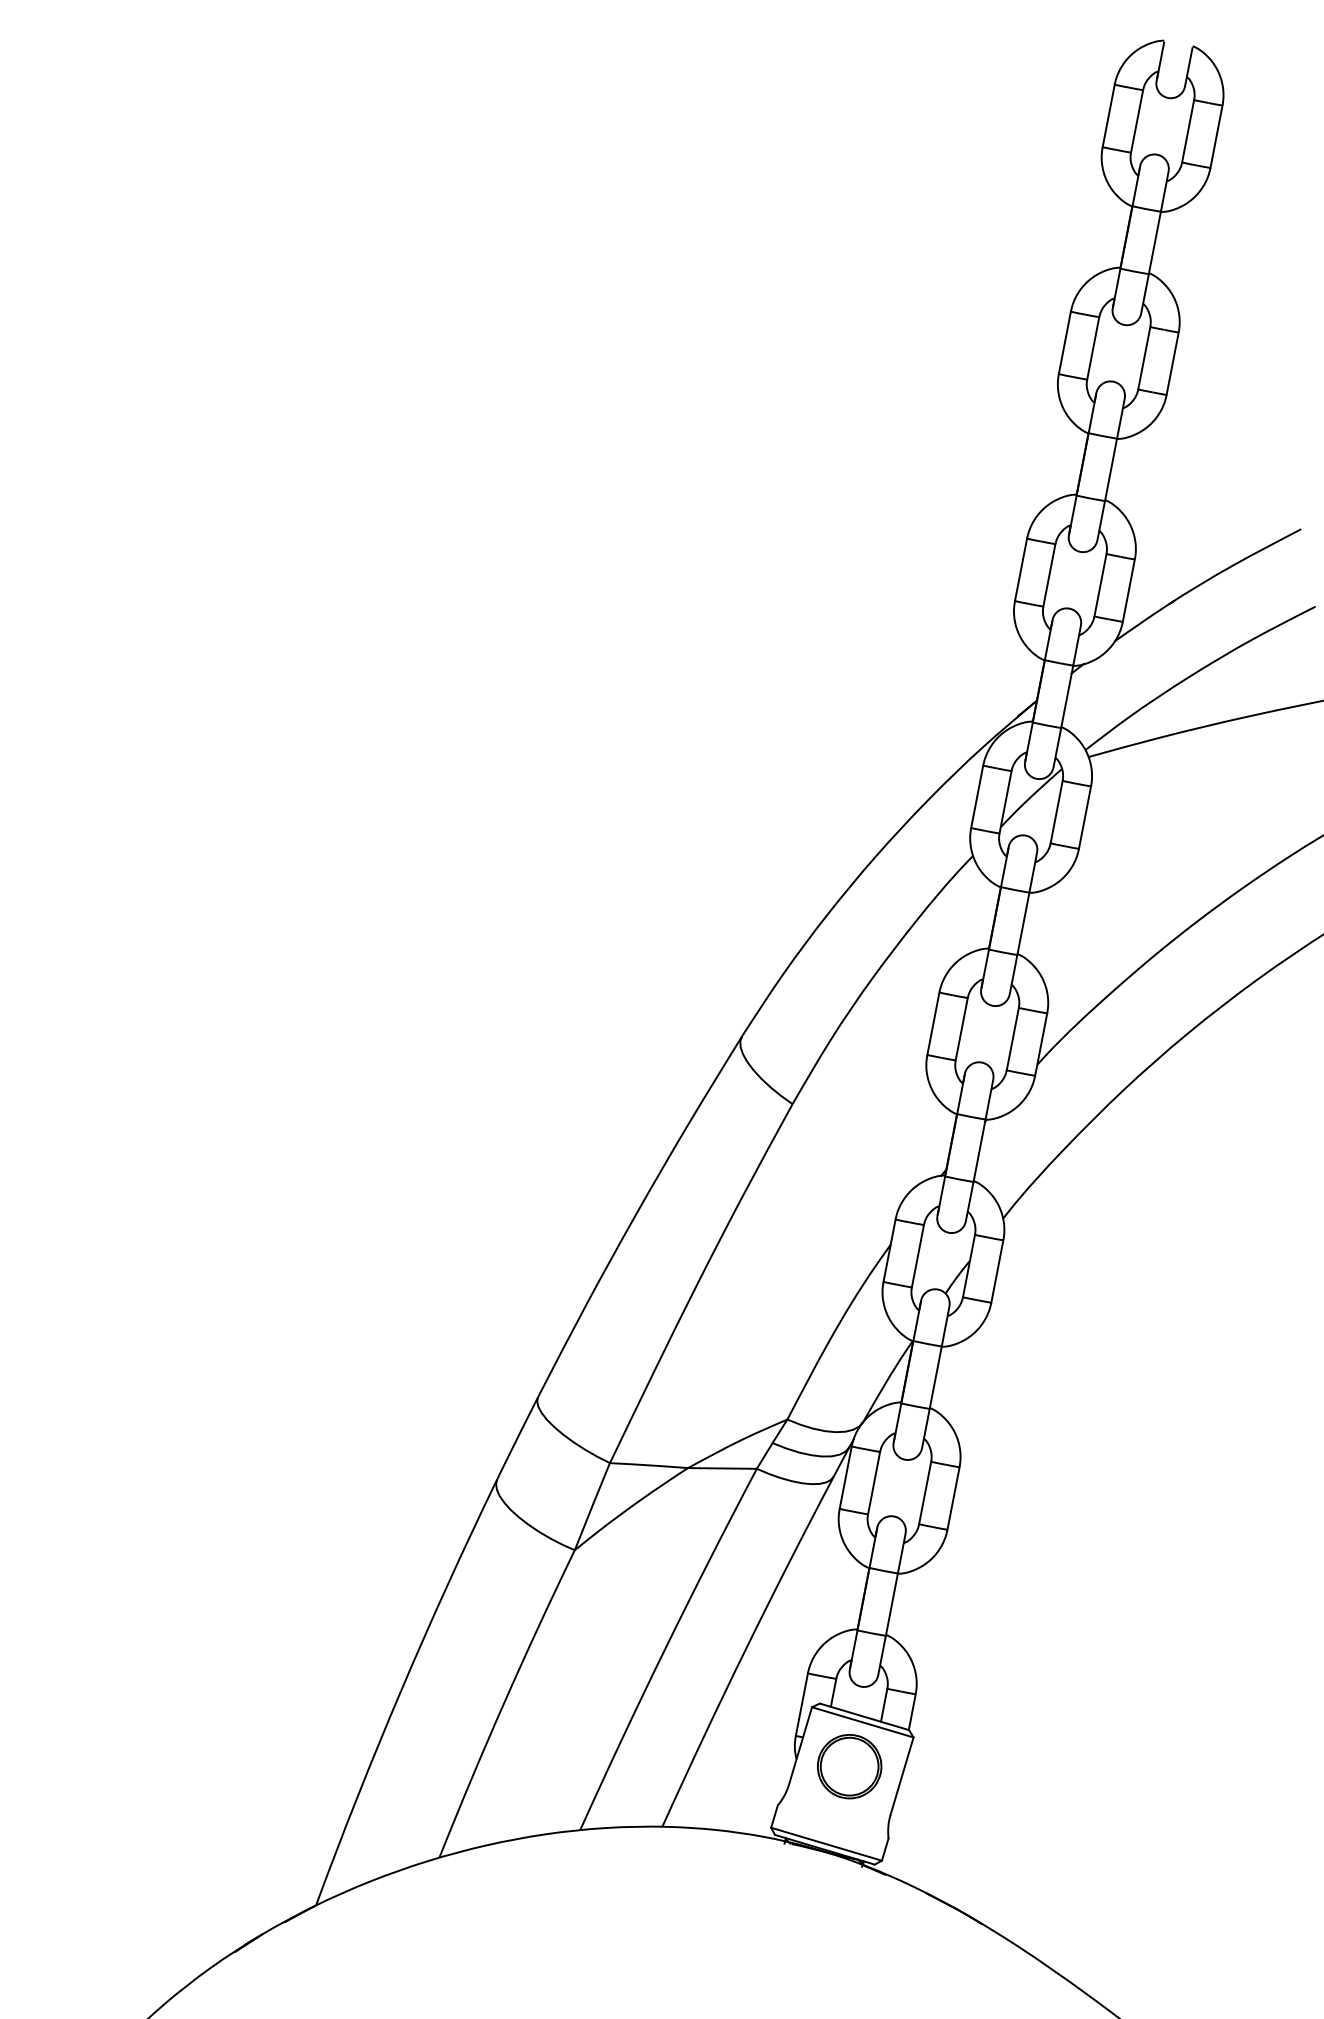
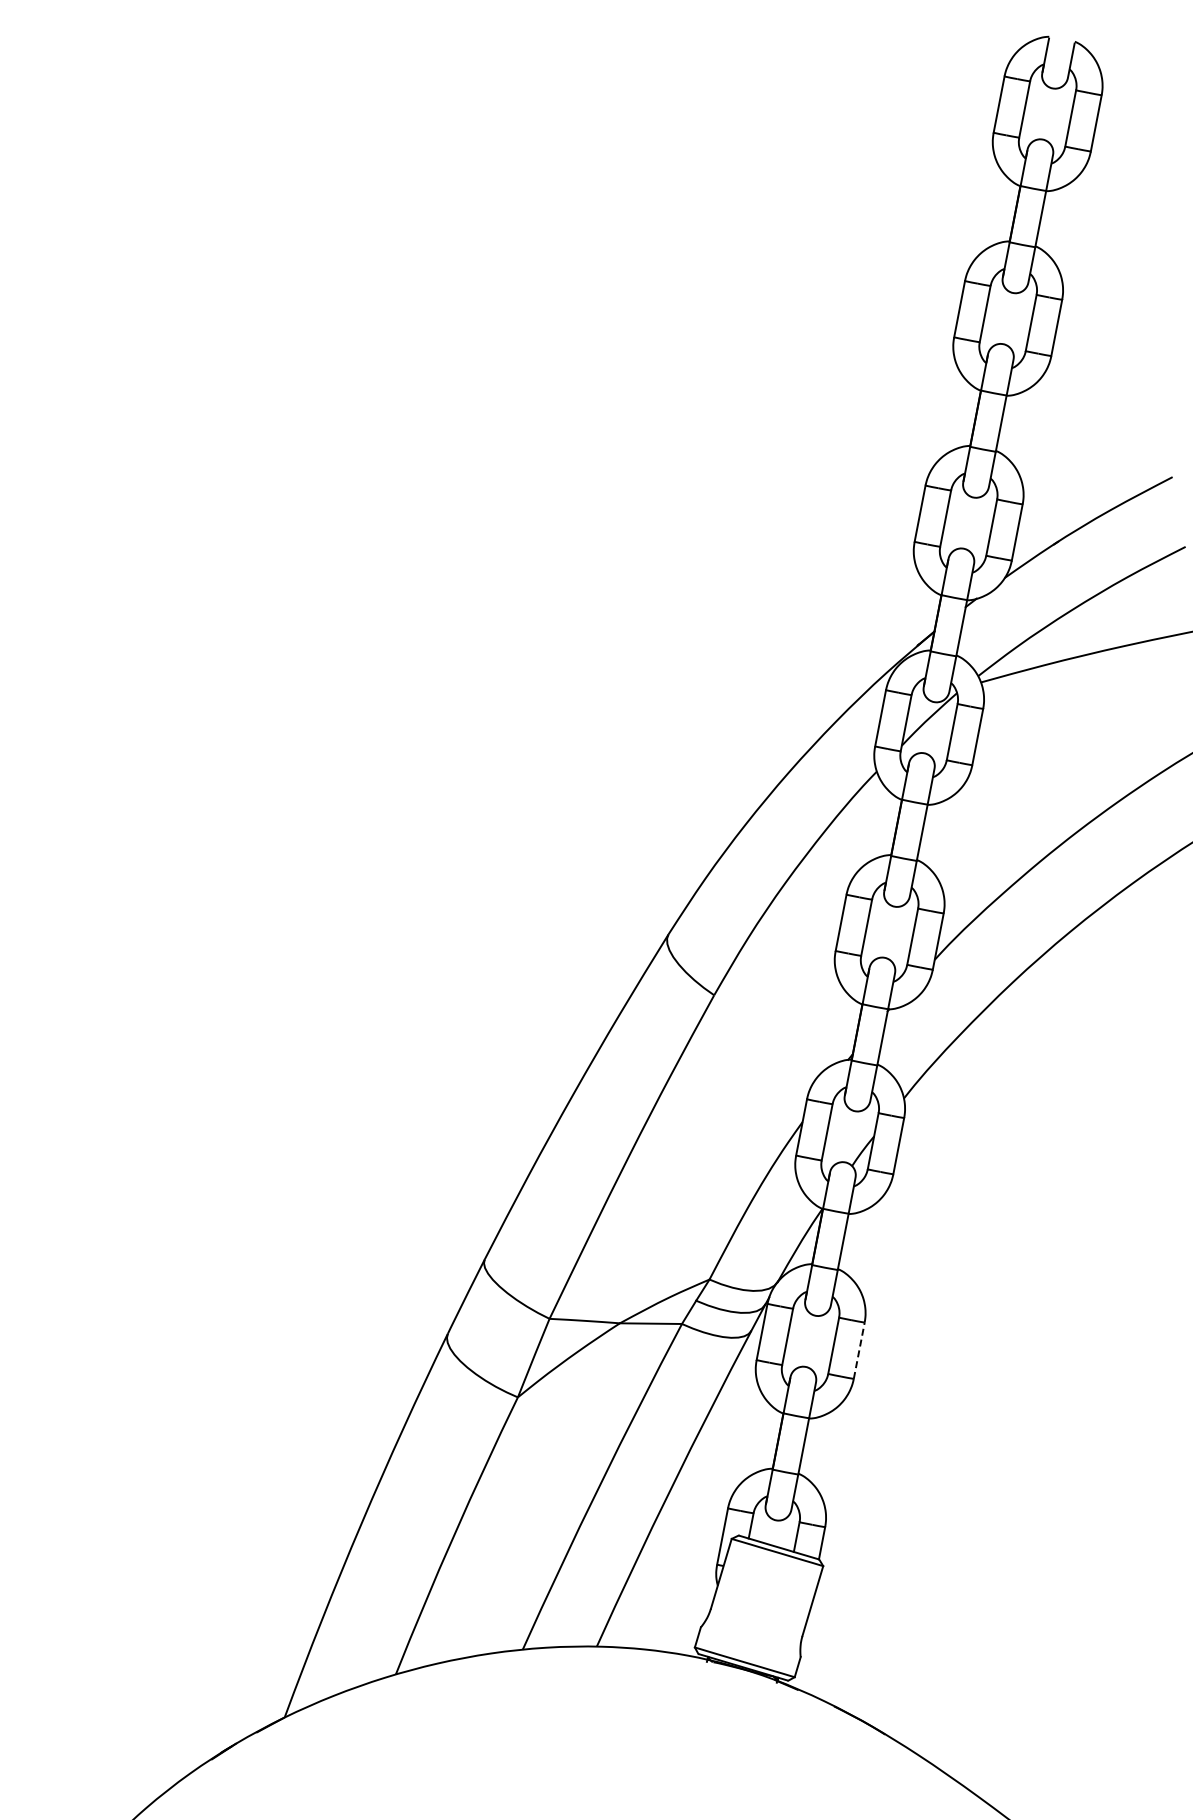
line: (953, 1498) -> (859, 1350), solid -> dashed
part: (849, 1765) -> (765, 1591), removed

